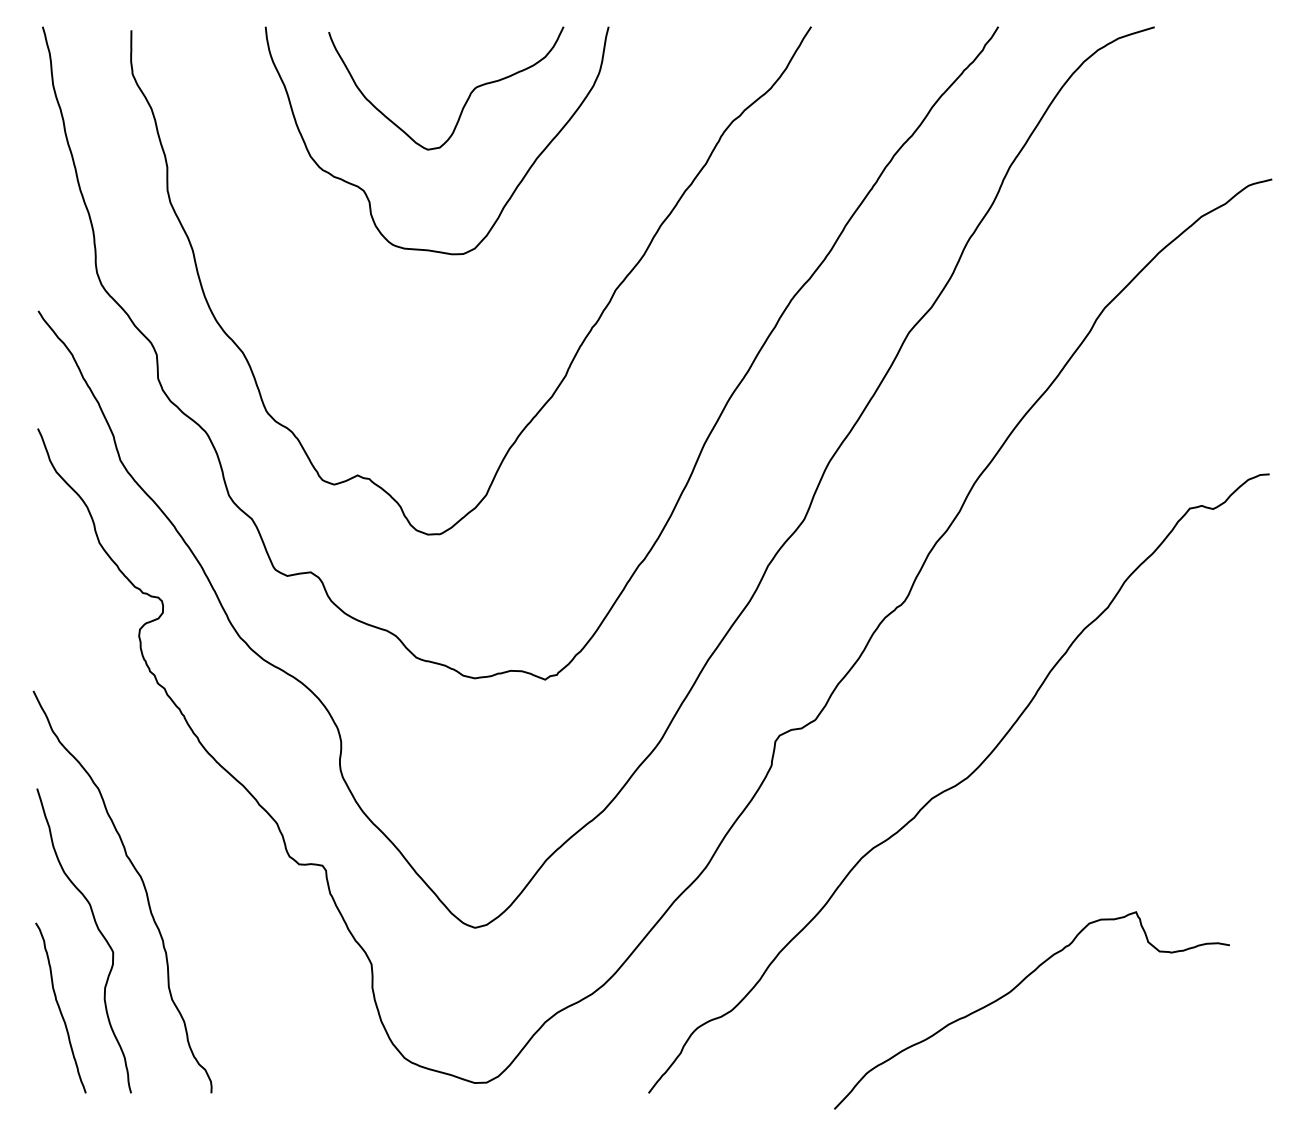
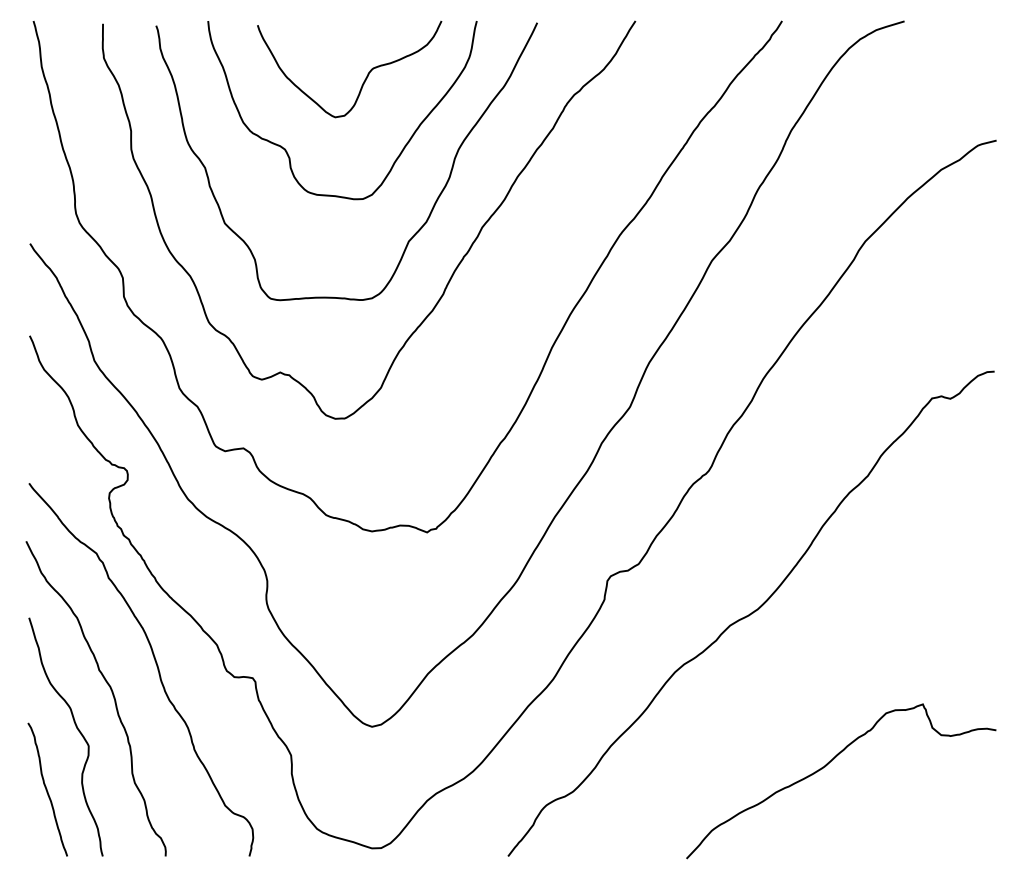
curve: (553, 261) -> (433, 204), added
curve: (199, 849) -> (156, 665), added
curve: (1012, 991) -> (826, 766), moved

